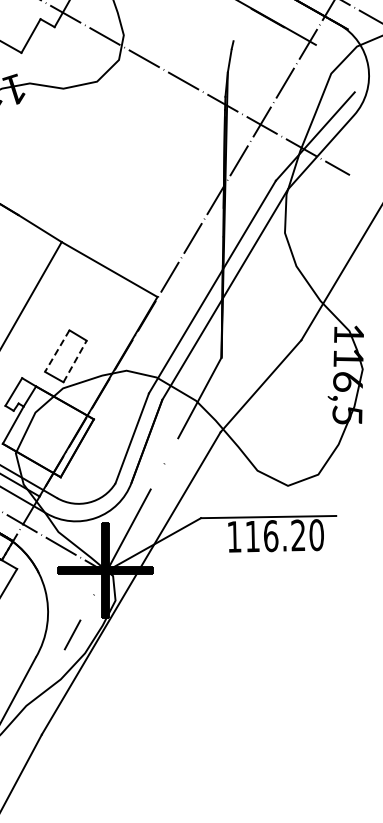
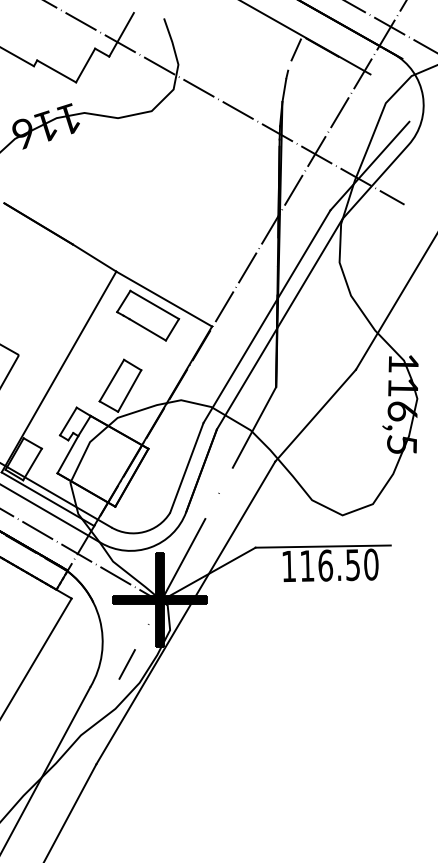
line: (241, 19) -> (296, 49), added
part: (93, 285) -> (148, 315), added
line: (56, 351) -> (111, 381), dashed -> solid
line: (74, 361) -> (129, 391), dashed -> solid
text: (297, 535) -> (352, 565), 116.20 -> 116.50

